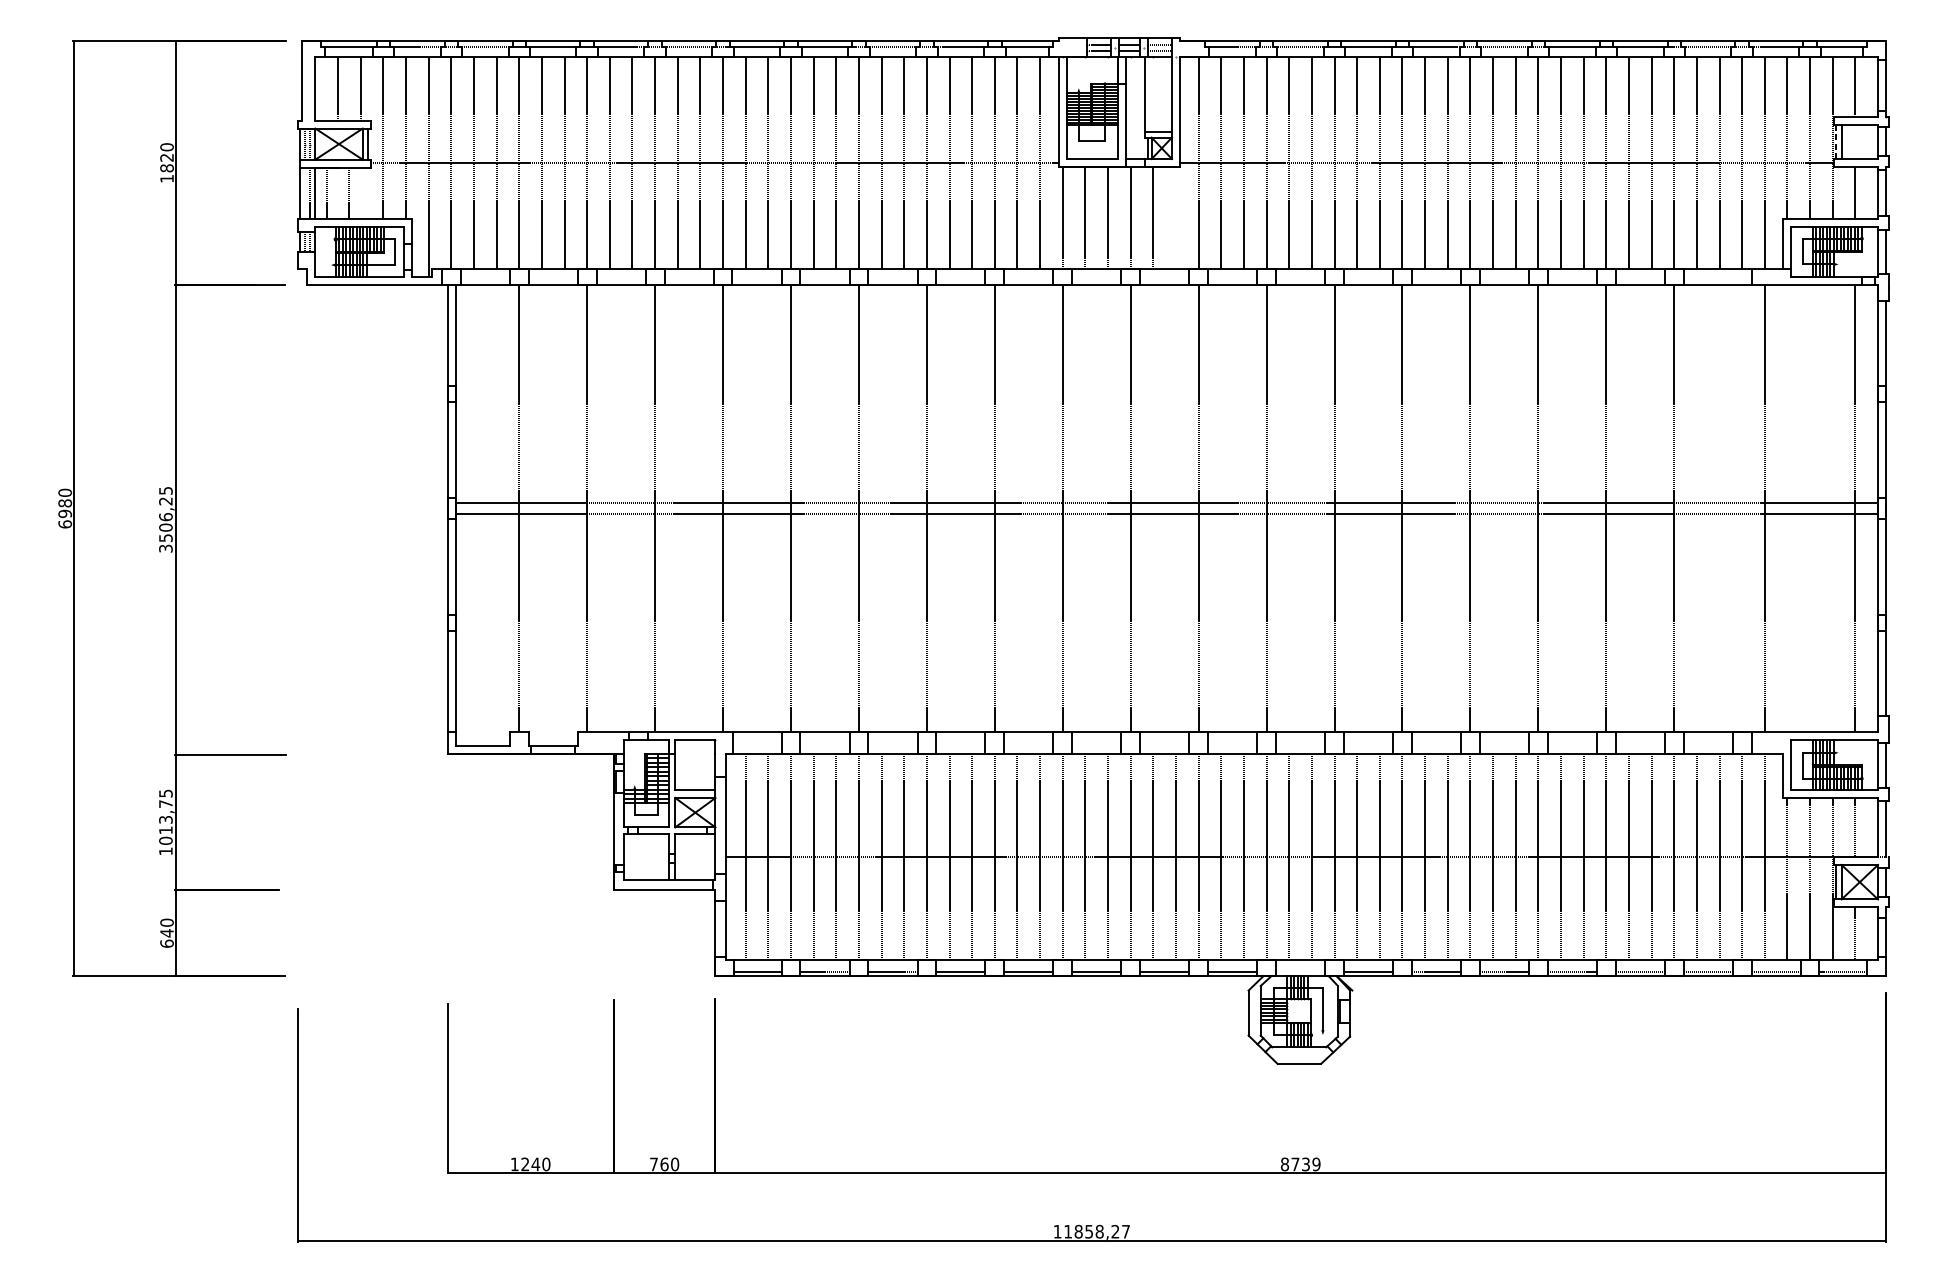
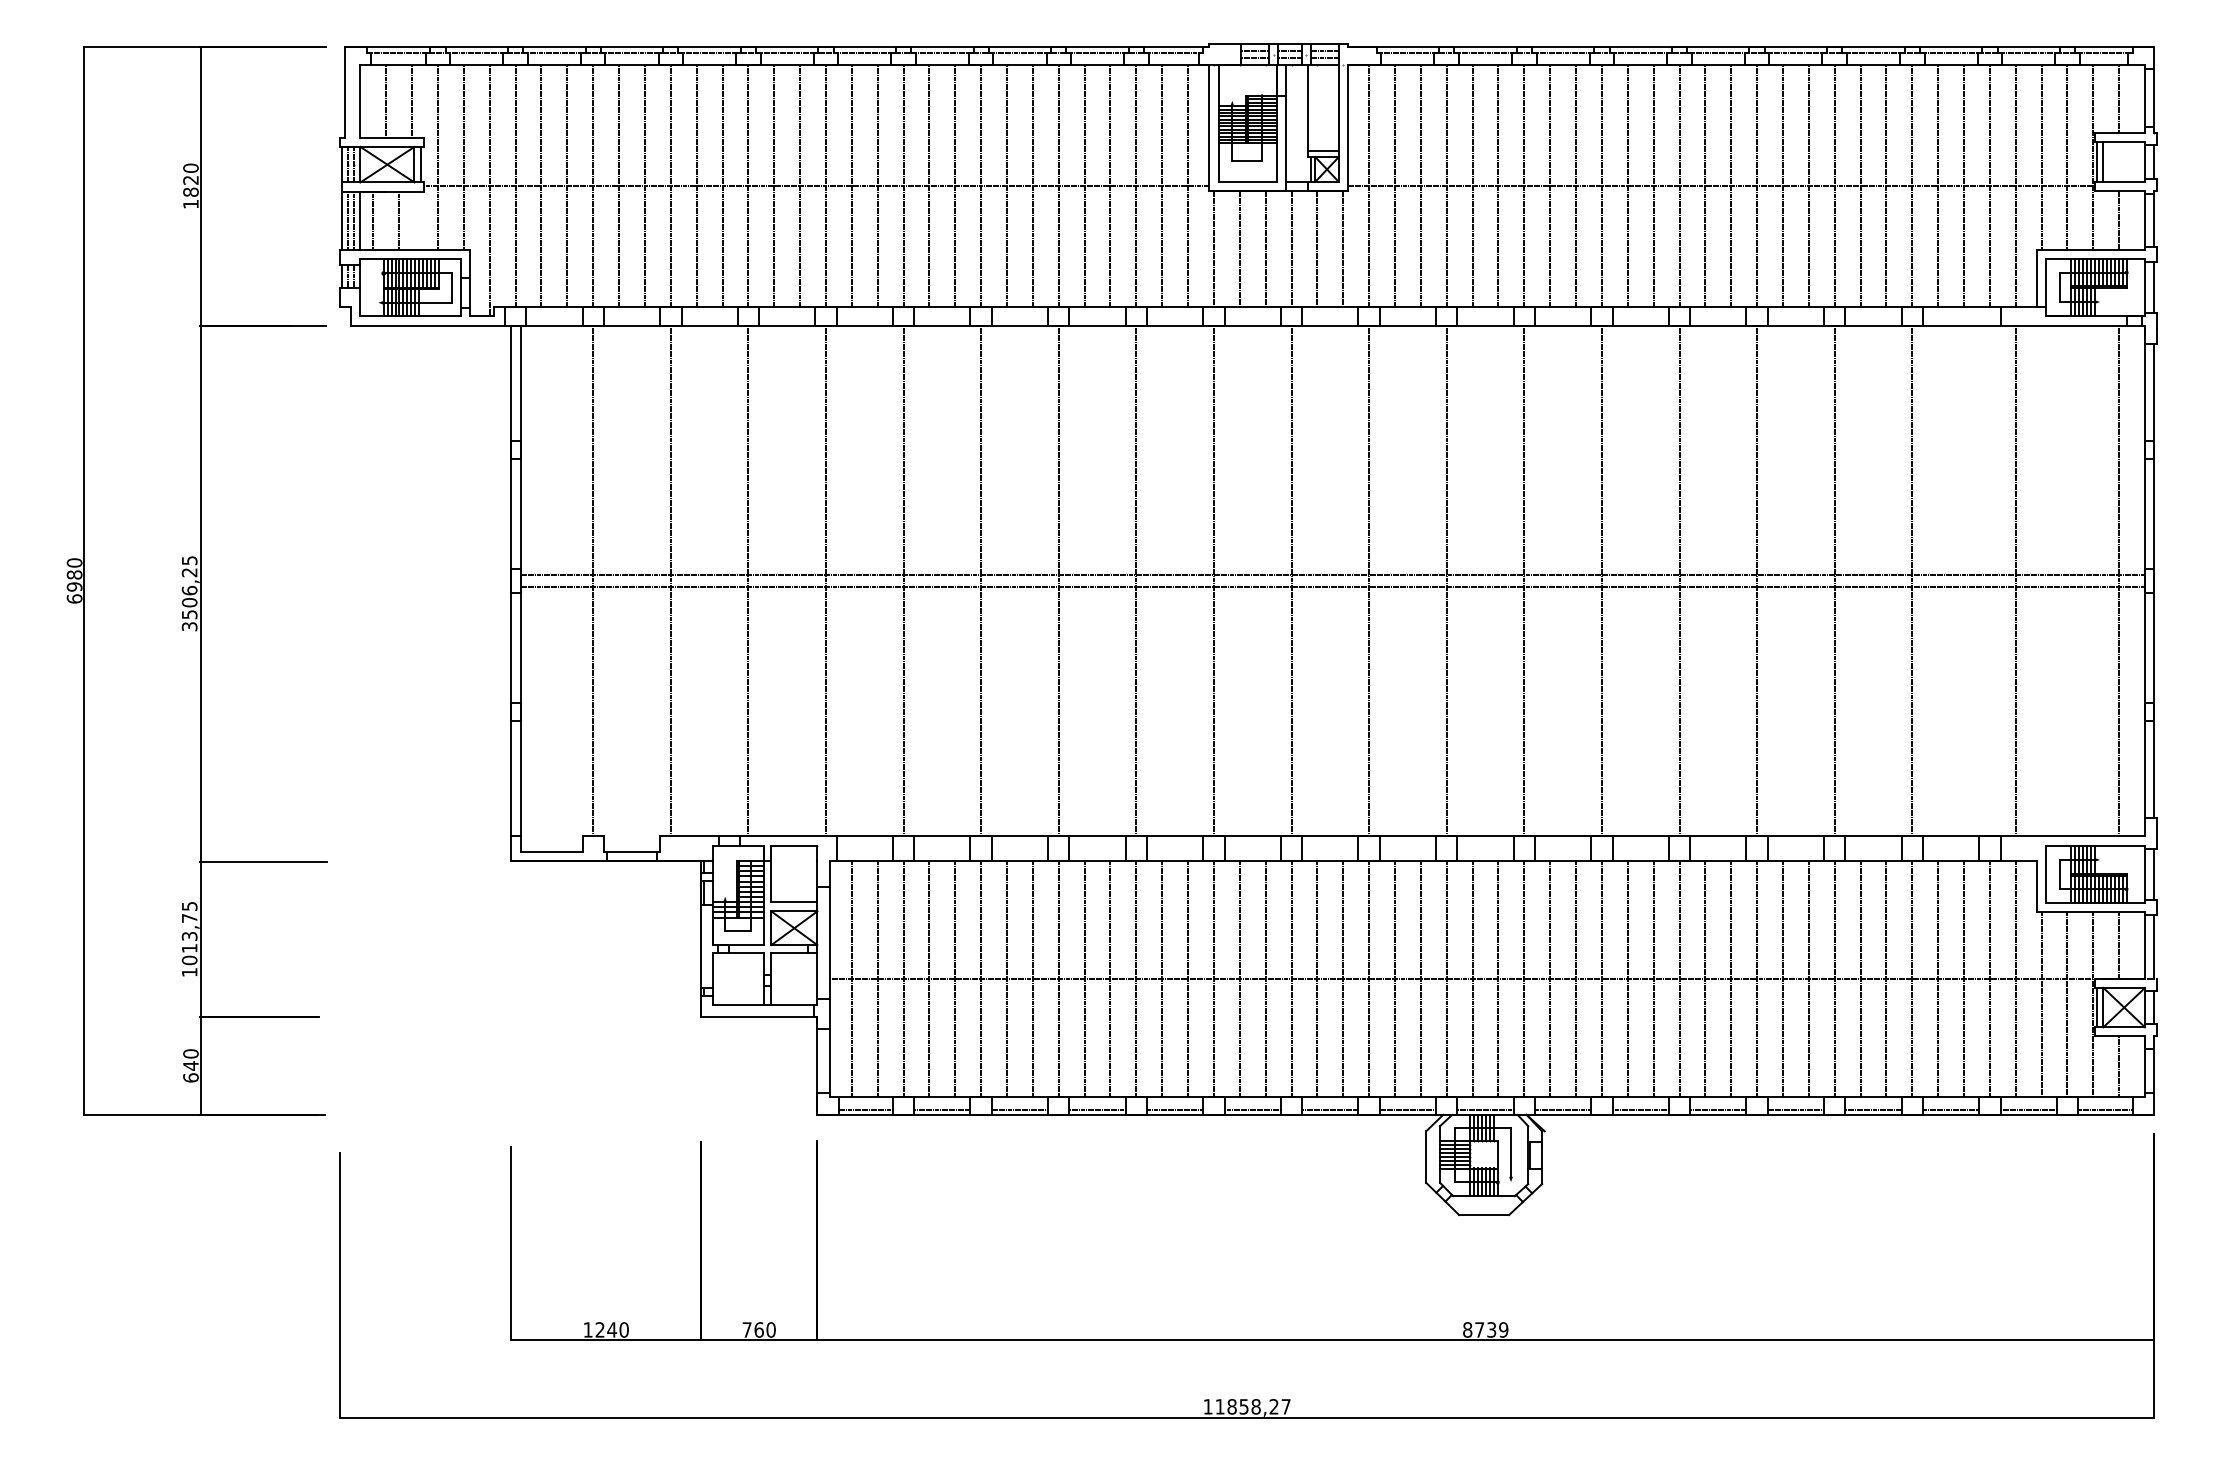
line: (1836, 142) -> (2097, 162), dashed -> solid
line: (304, 193) -> (348, 220), added
line: (1176, 217) -> (1343, 248), added
line: (1300, 972) -> (1485, 1110), added

